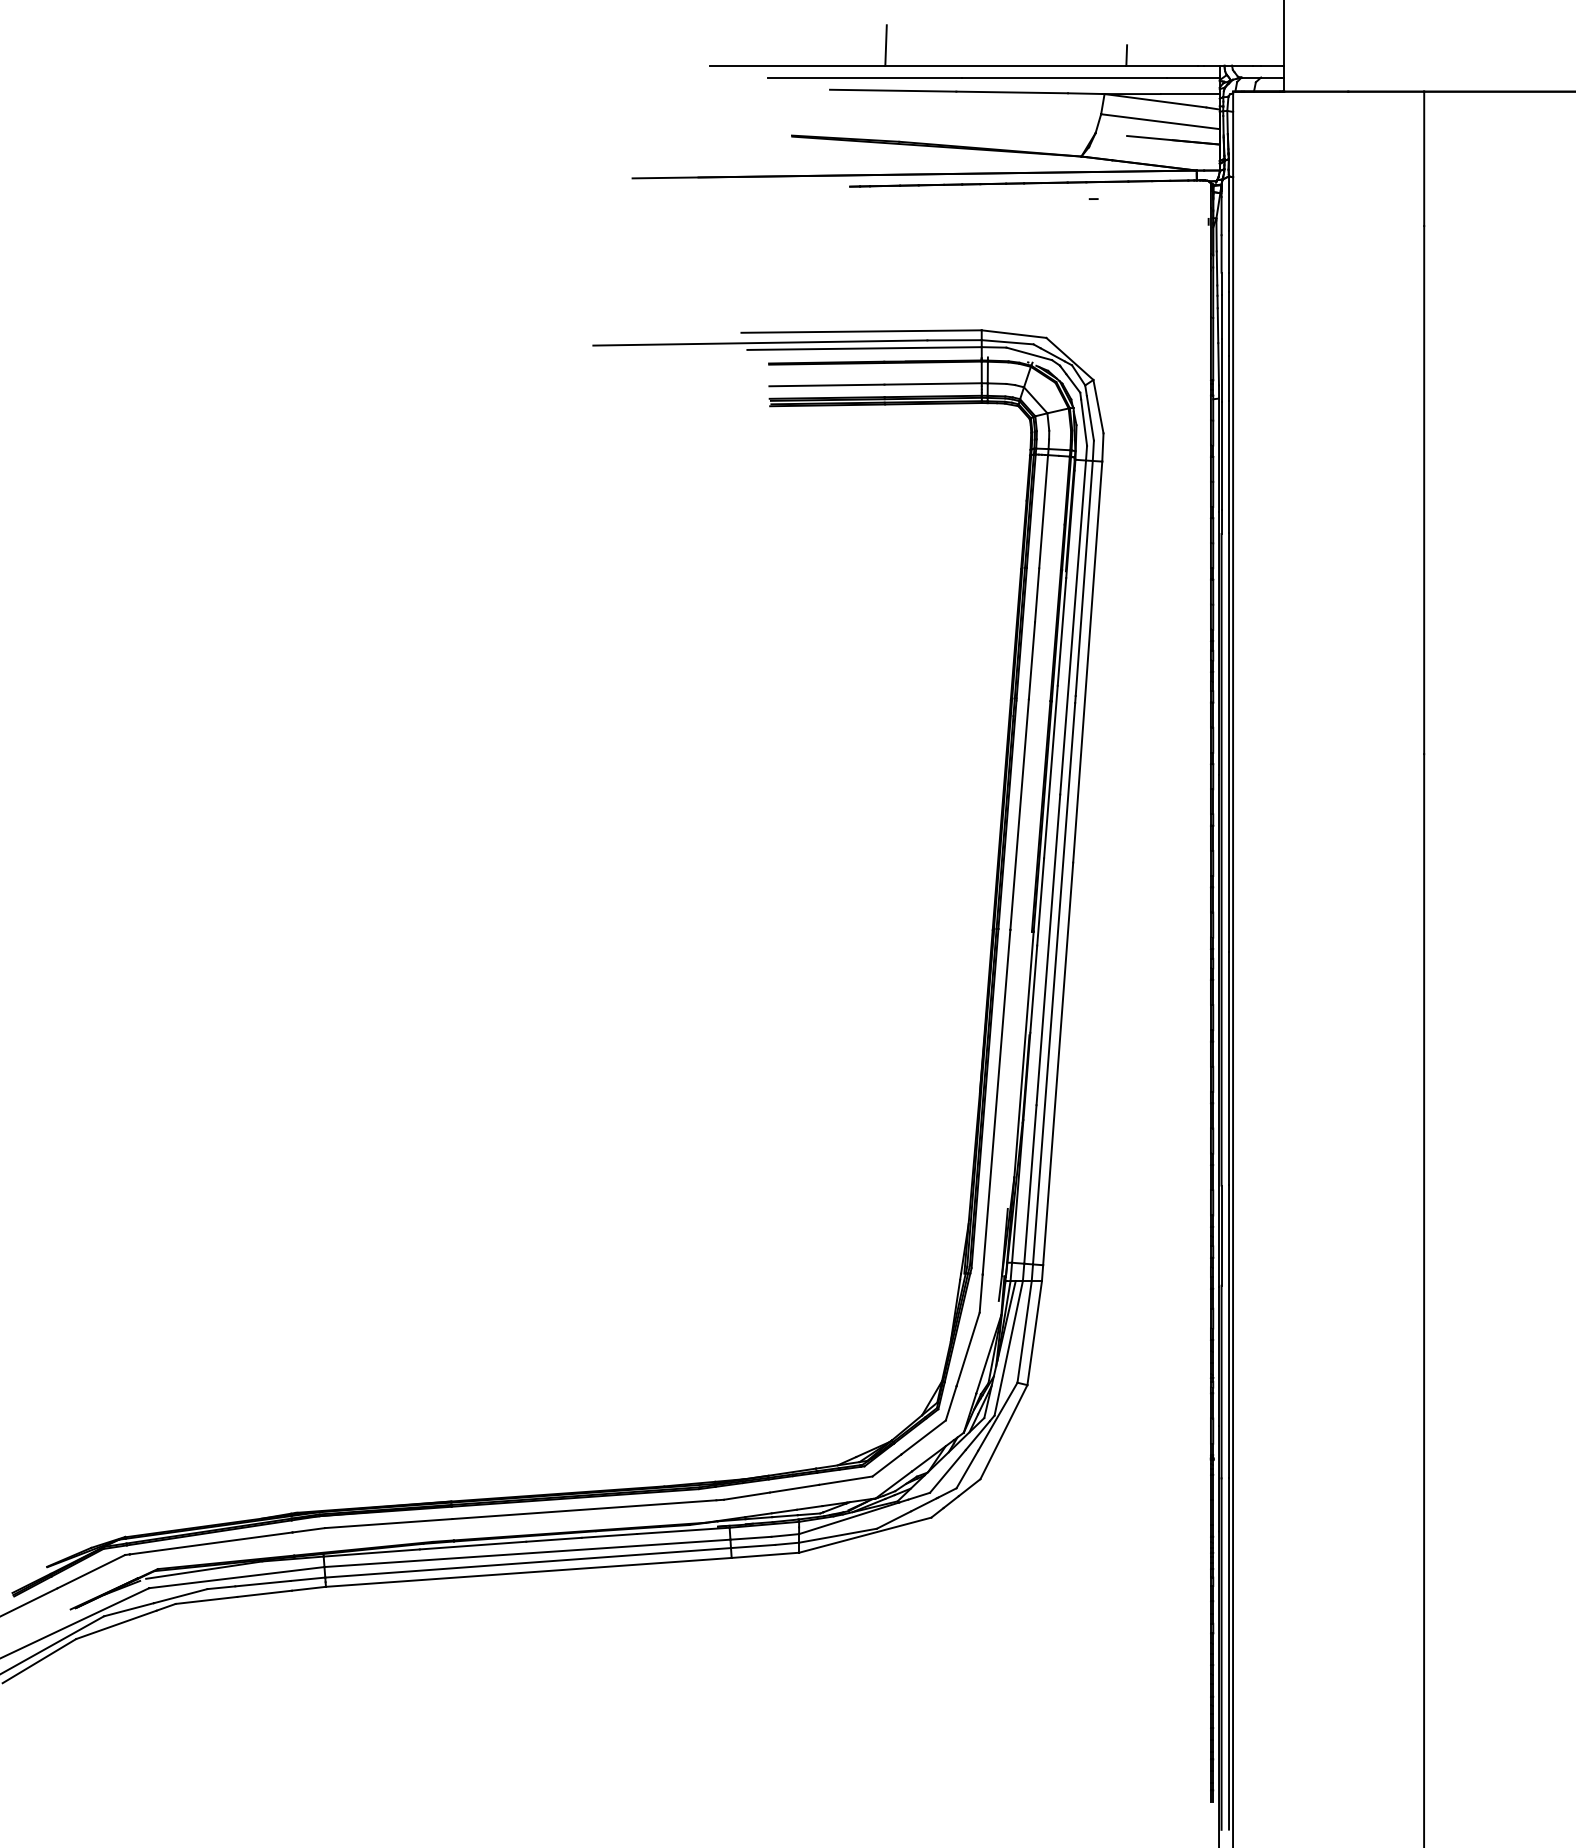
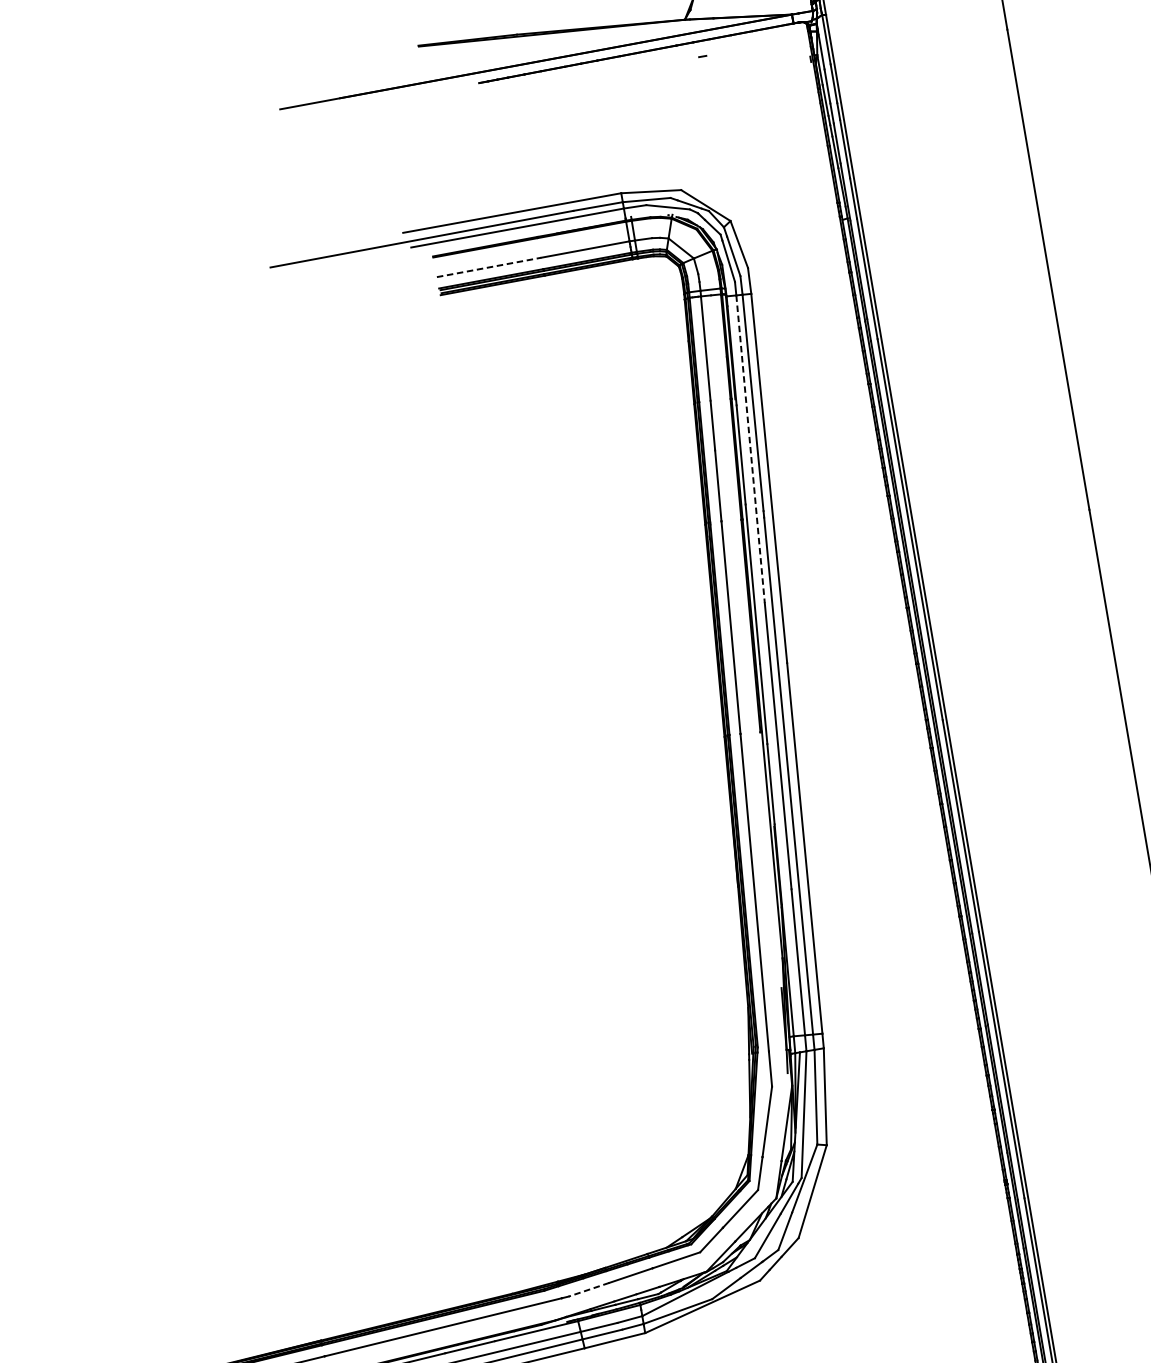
line: (826, 385) -> (488, 267), solid -> dashed
line: (1073, 627) -> (750, 449), solid -> dashed
line: (746, 1496) -> (588, 1290), solid -> dashed

